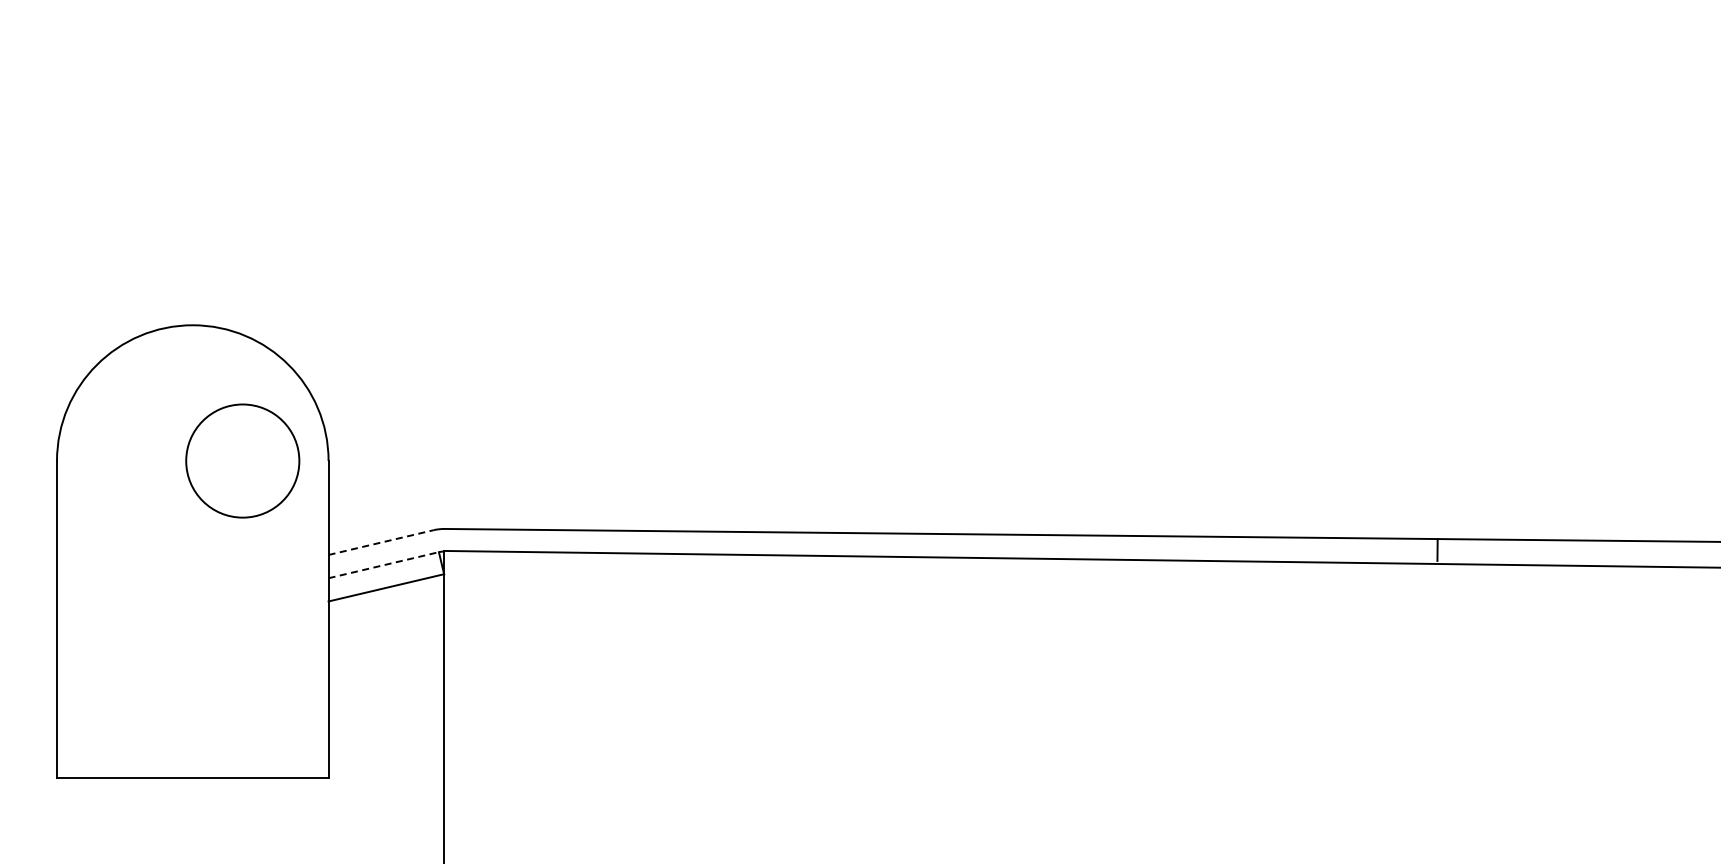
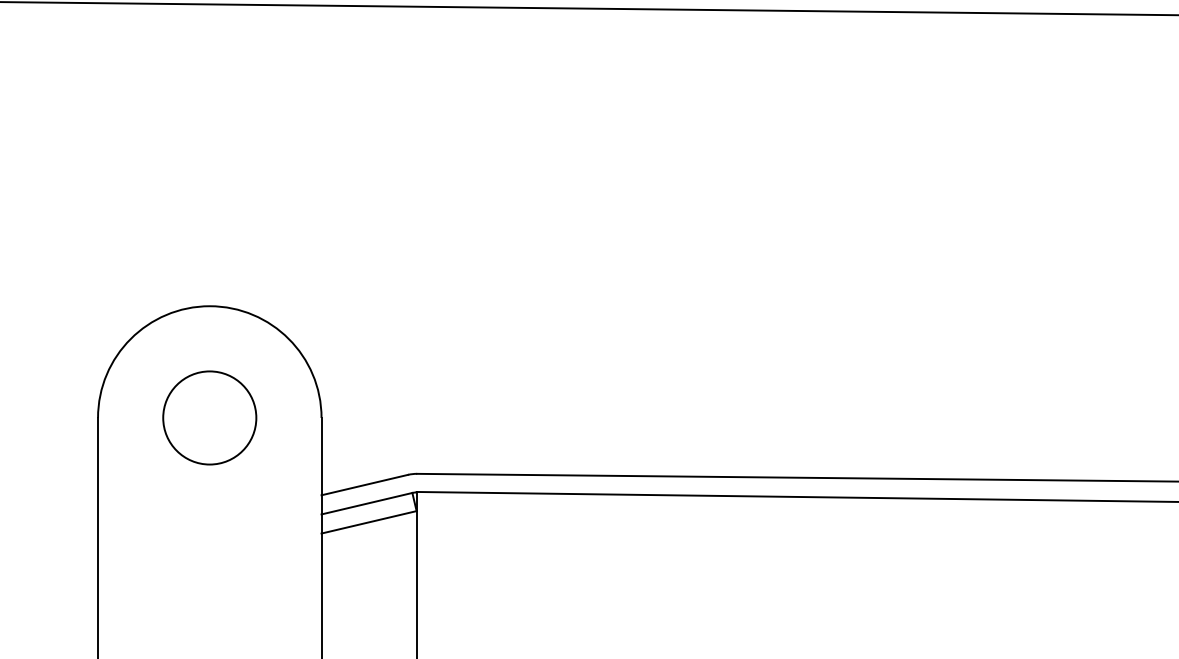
circle: (242, 460) -> (209, 417), moved
line: (381, 542) -> (365, 485), dashed -> solid
line: (383, 565) -> (366, 503), dashed -> solid

